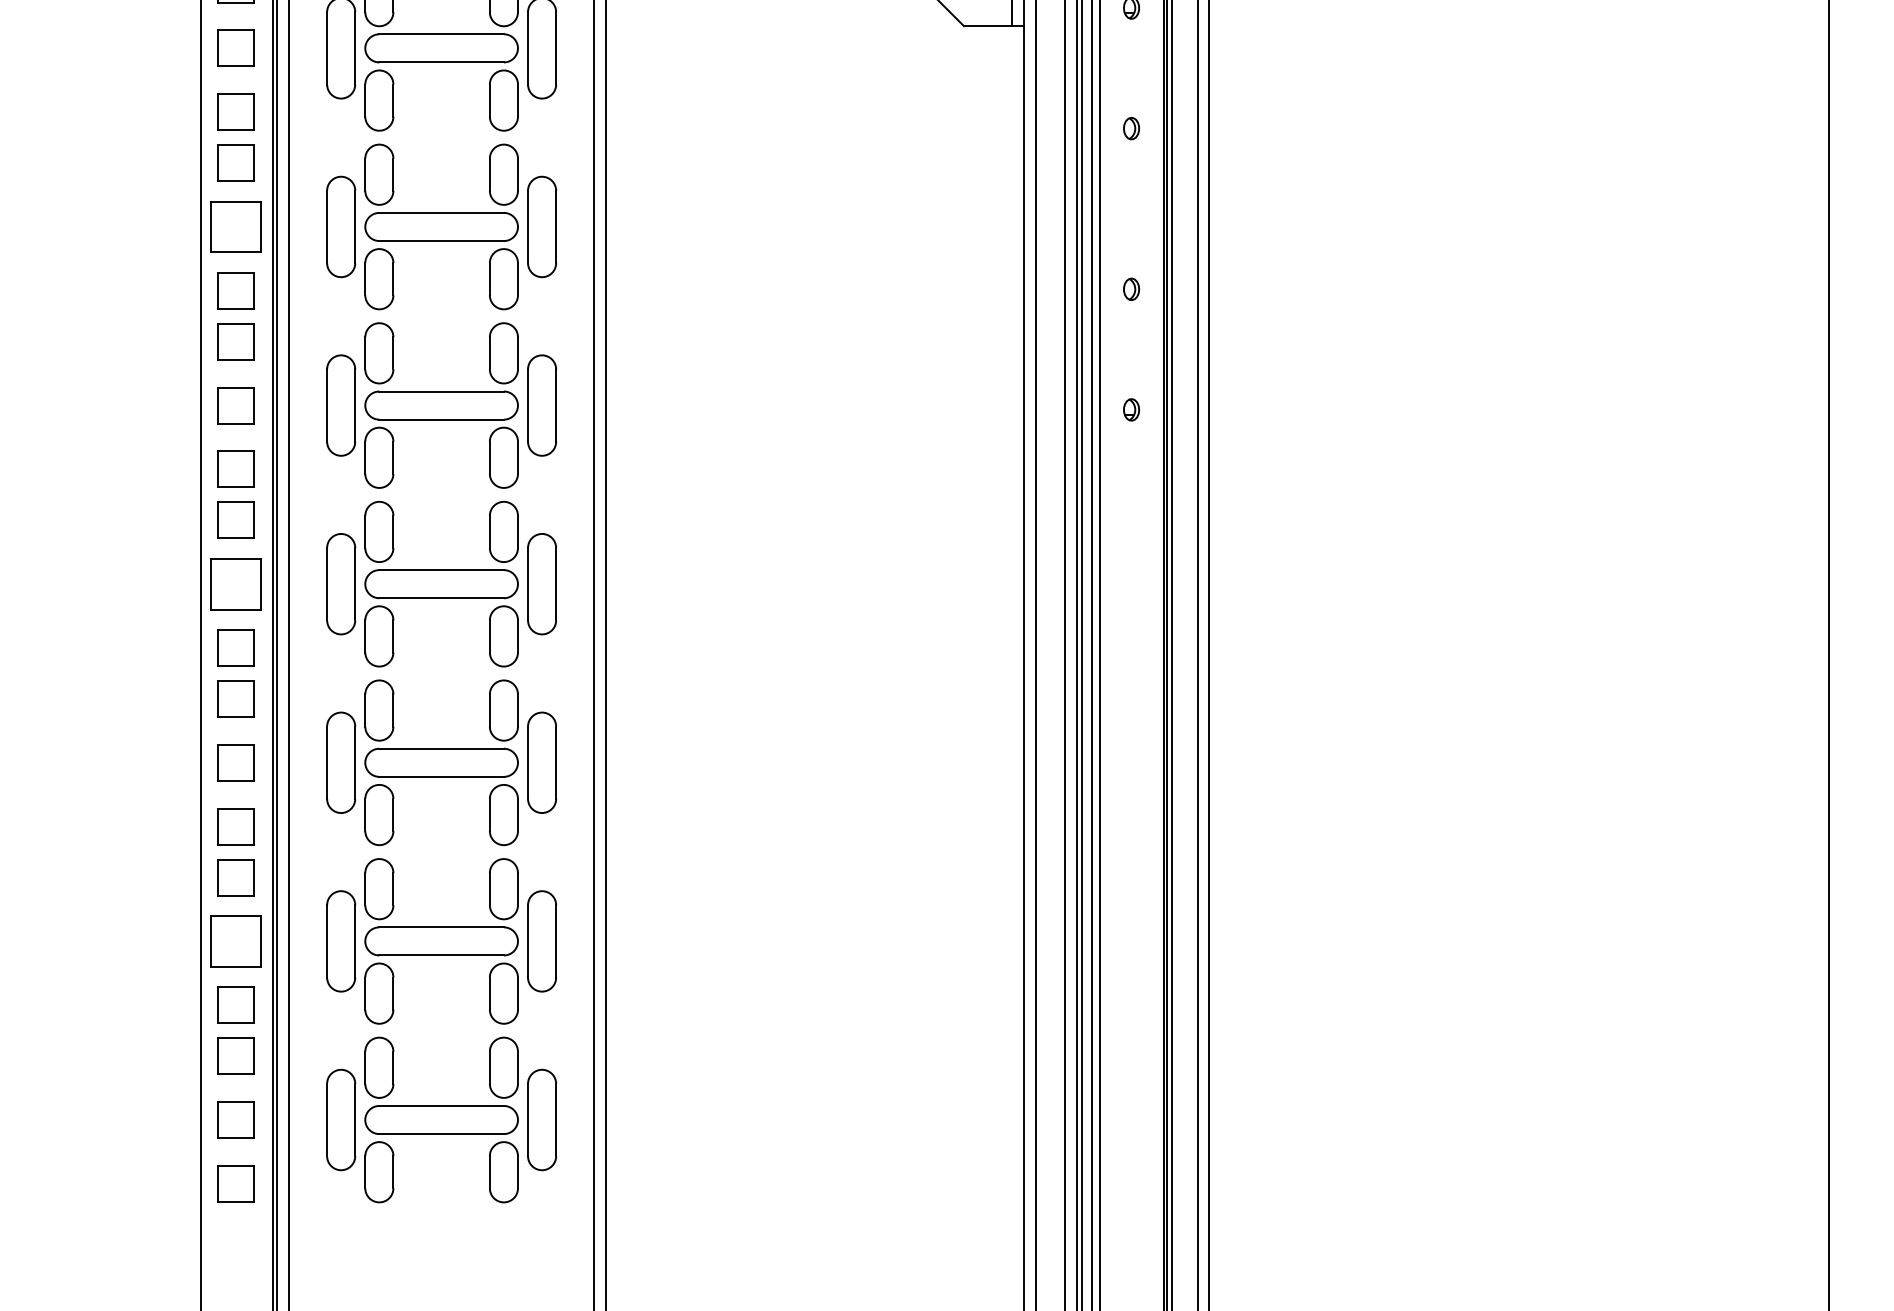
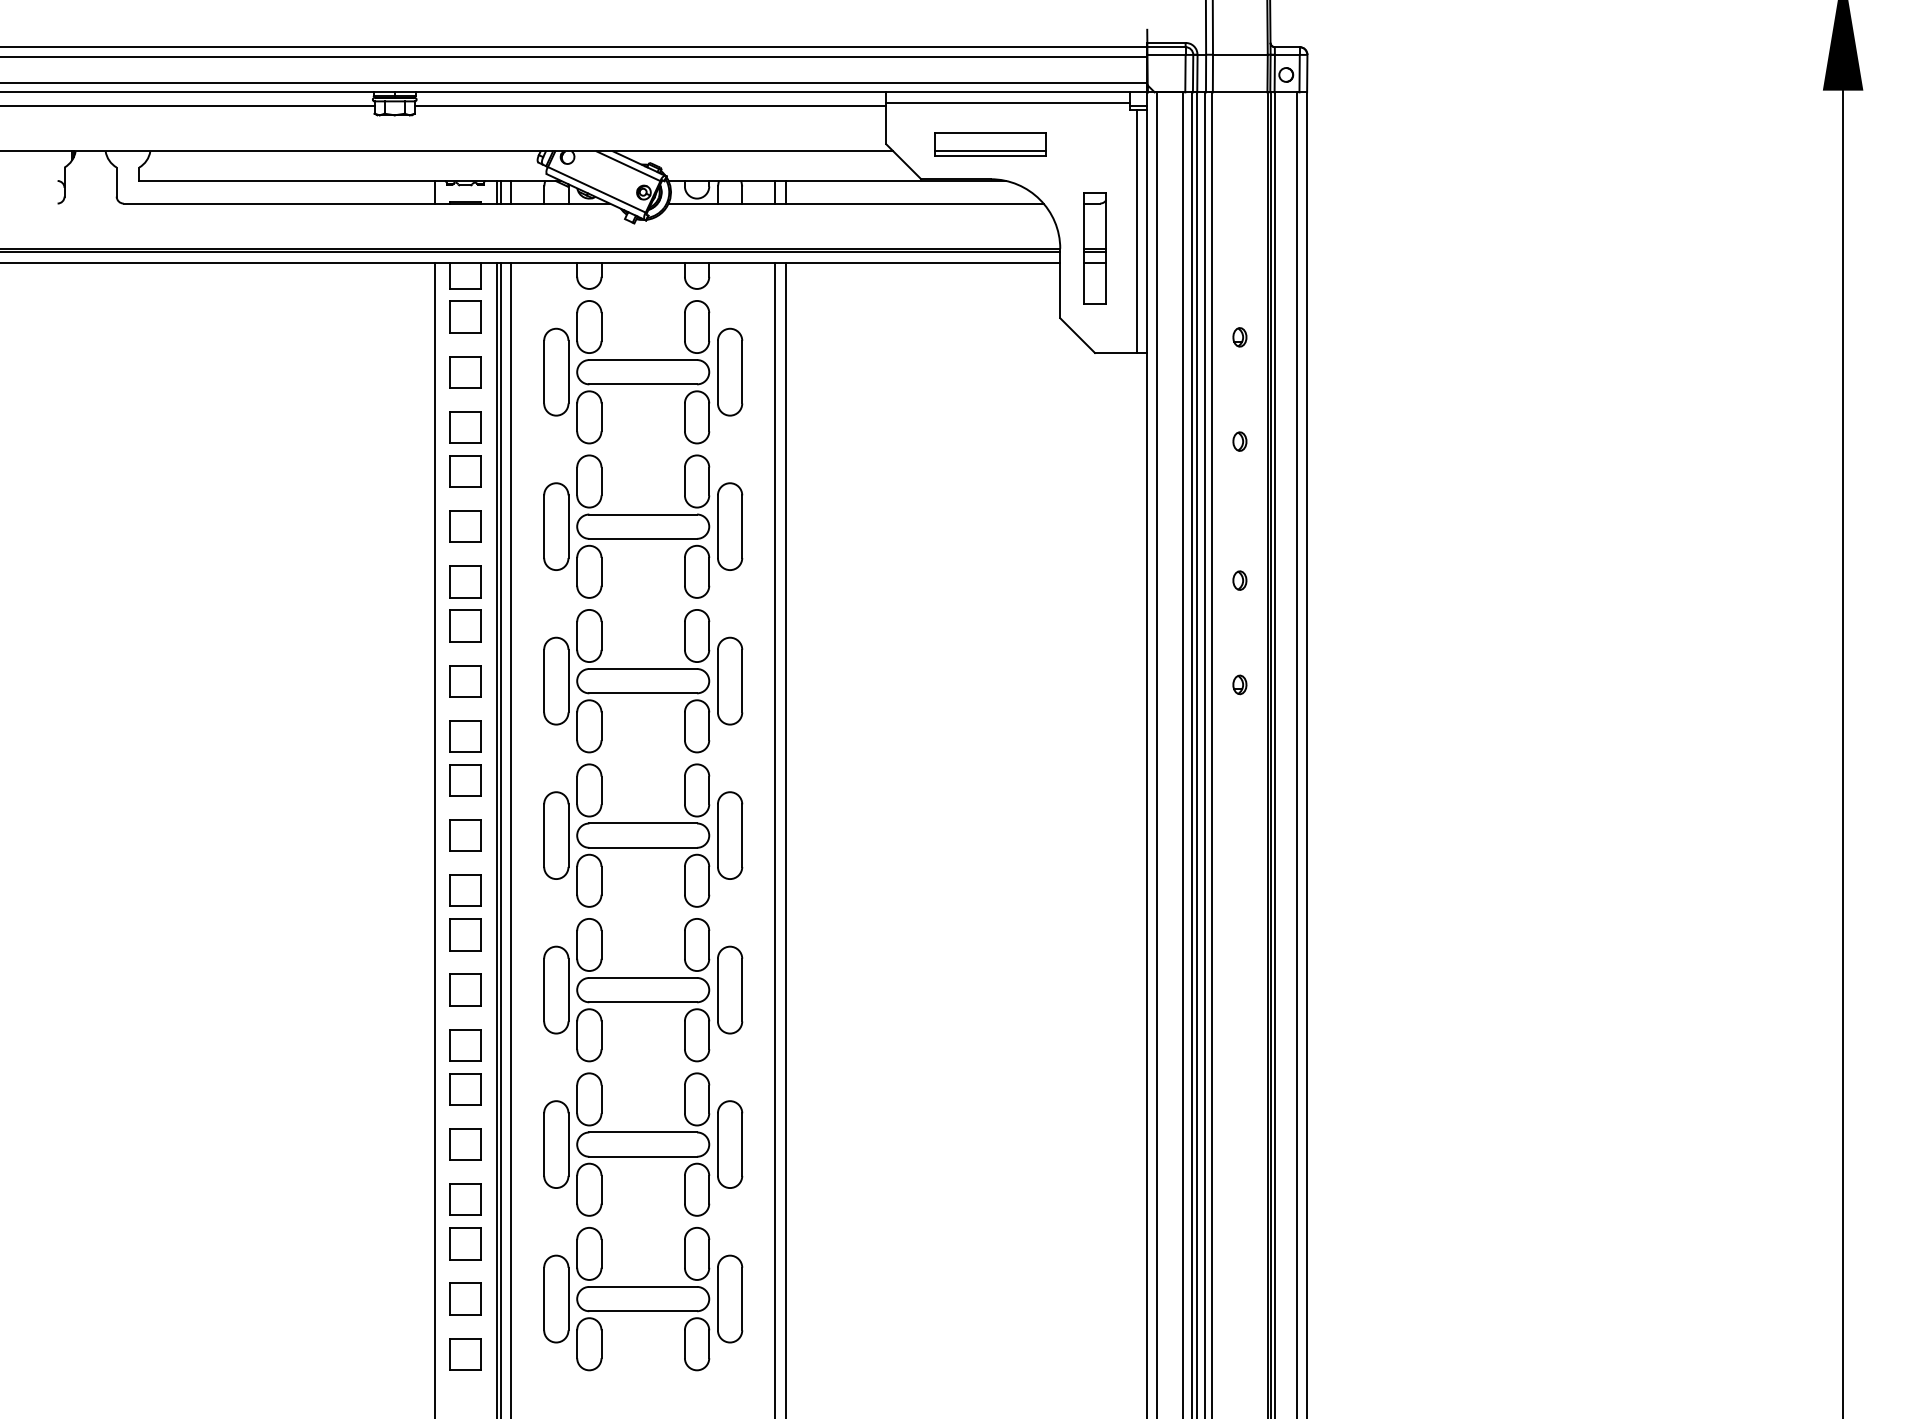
part: (236, 226) -> (465, 526), size x0.71
part: (236, 584) -> (465, 835), size x0.71
part: (236, 941) -> (465, 1144), size x0.71

